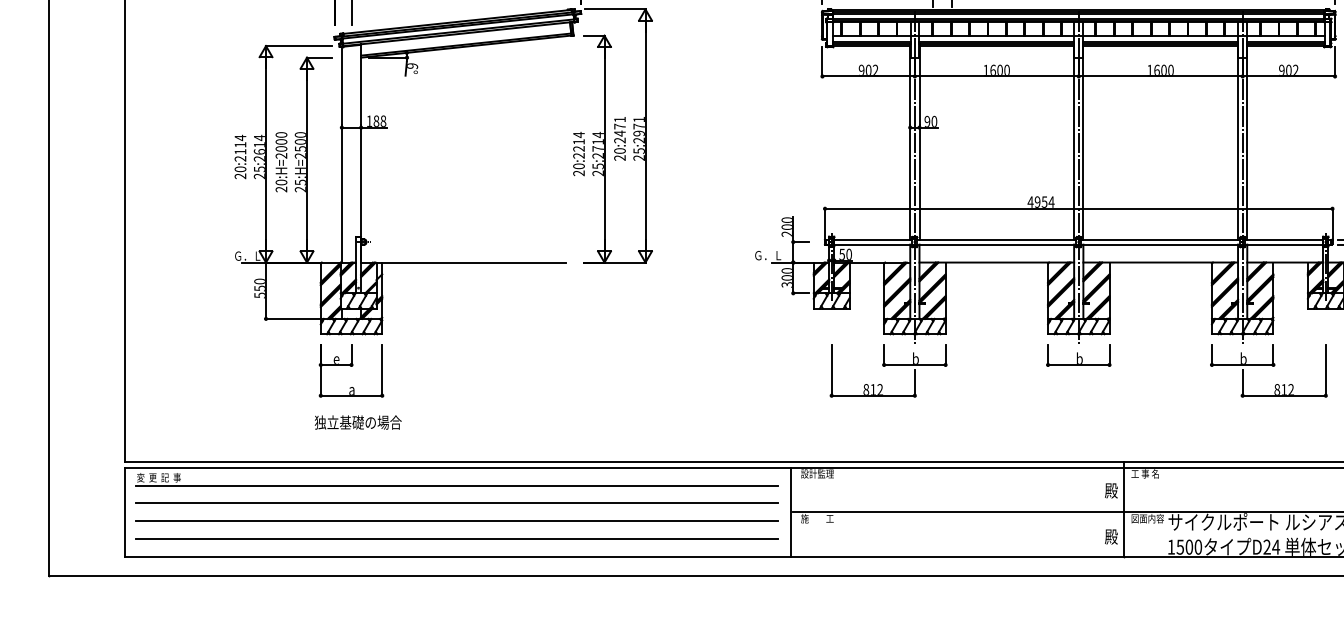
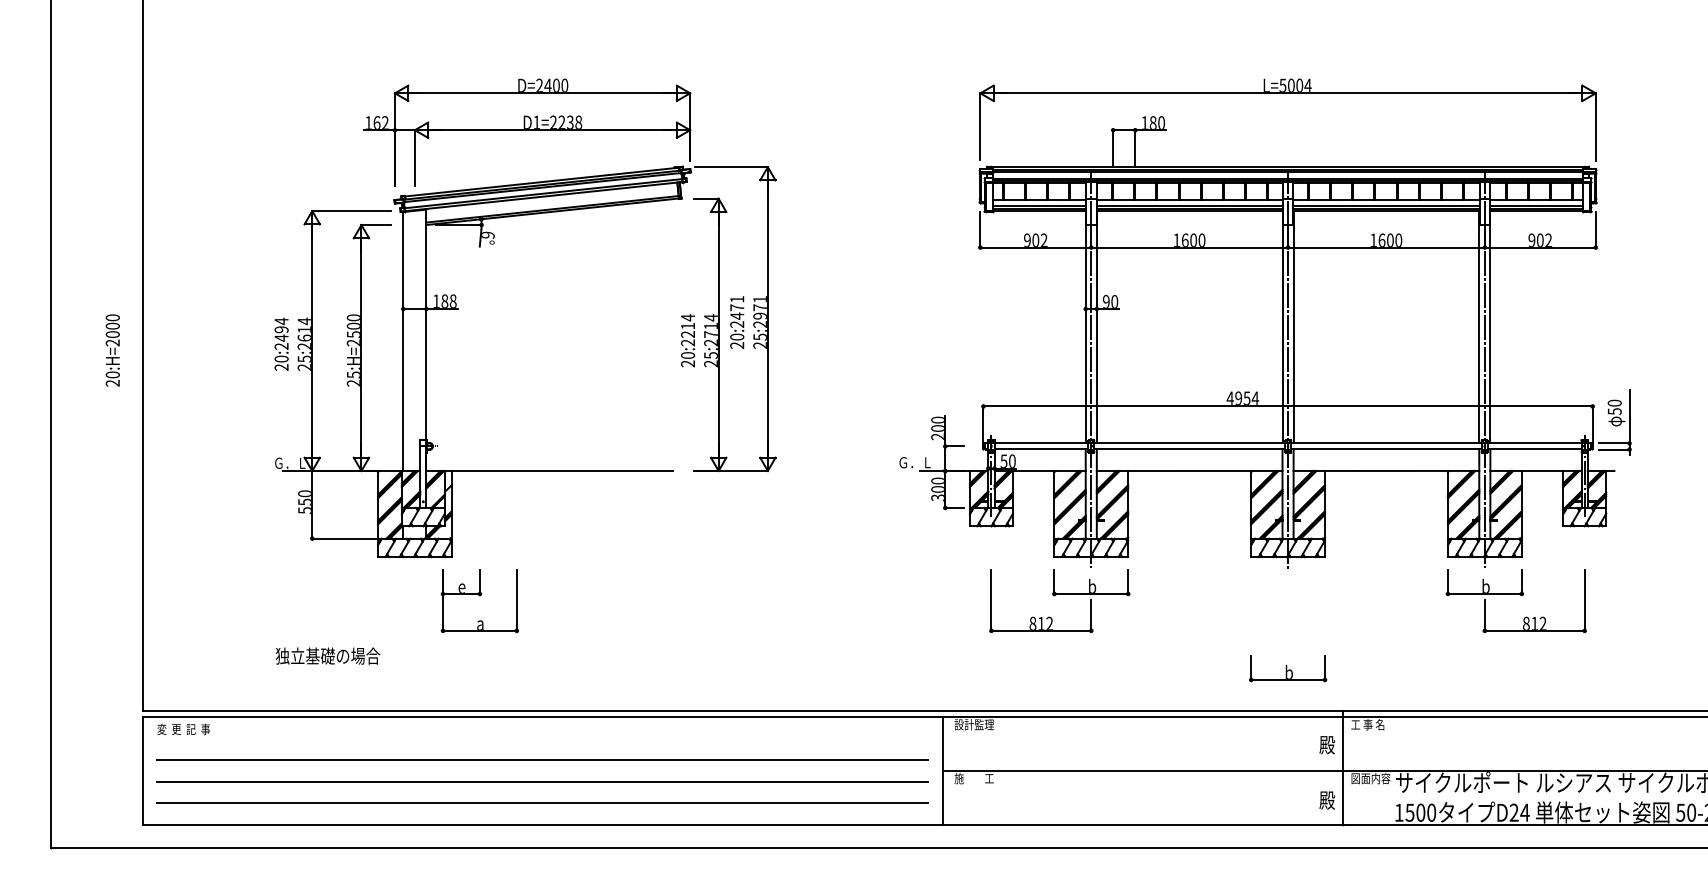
text: (240, 148) -> (281, 333), 20:2114 -> 20:2494
text: (281, 162) -> (112, 350), moved
part: (1079, 355) -> (1288, 668), moved
part: (351, 370) -> (479, 600), moved
text: (357, 422) -> (327, 655), moved
line: (456, 485) -> (541, 738), removed

